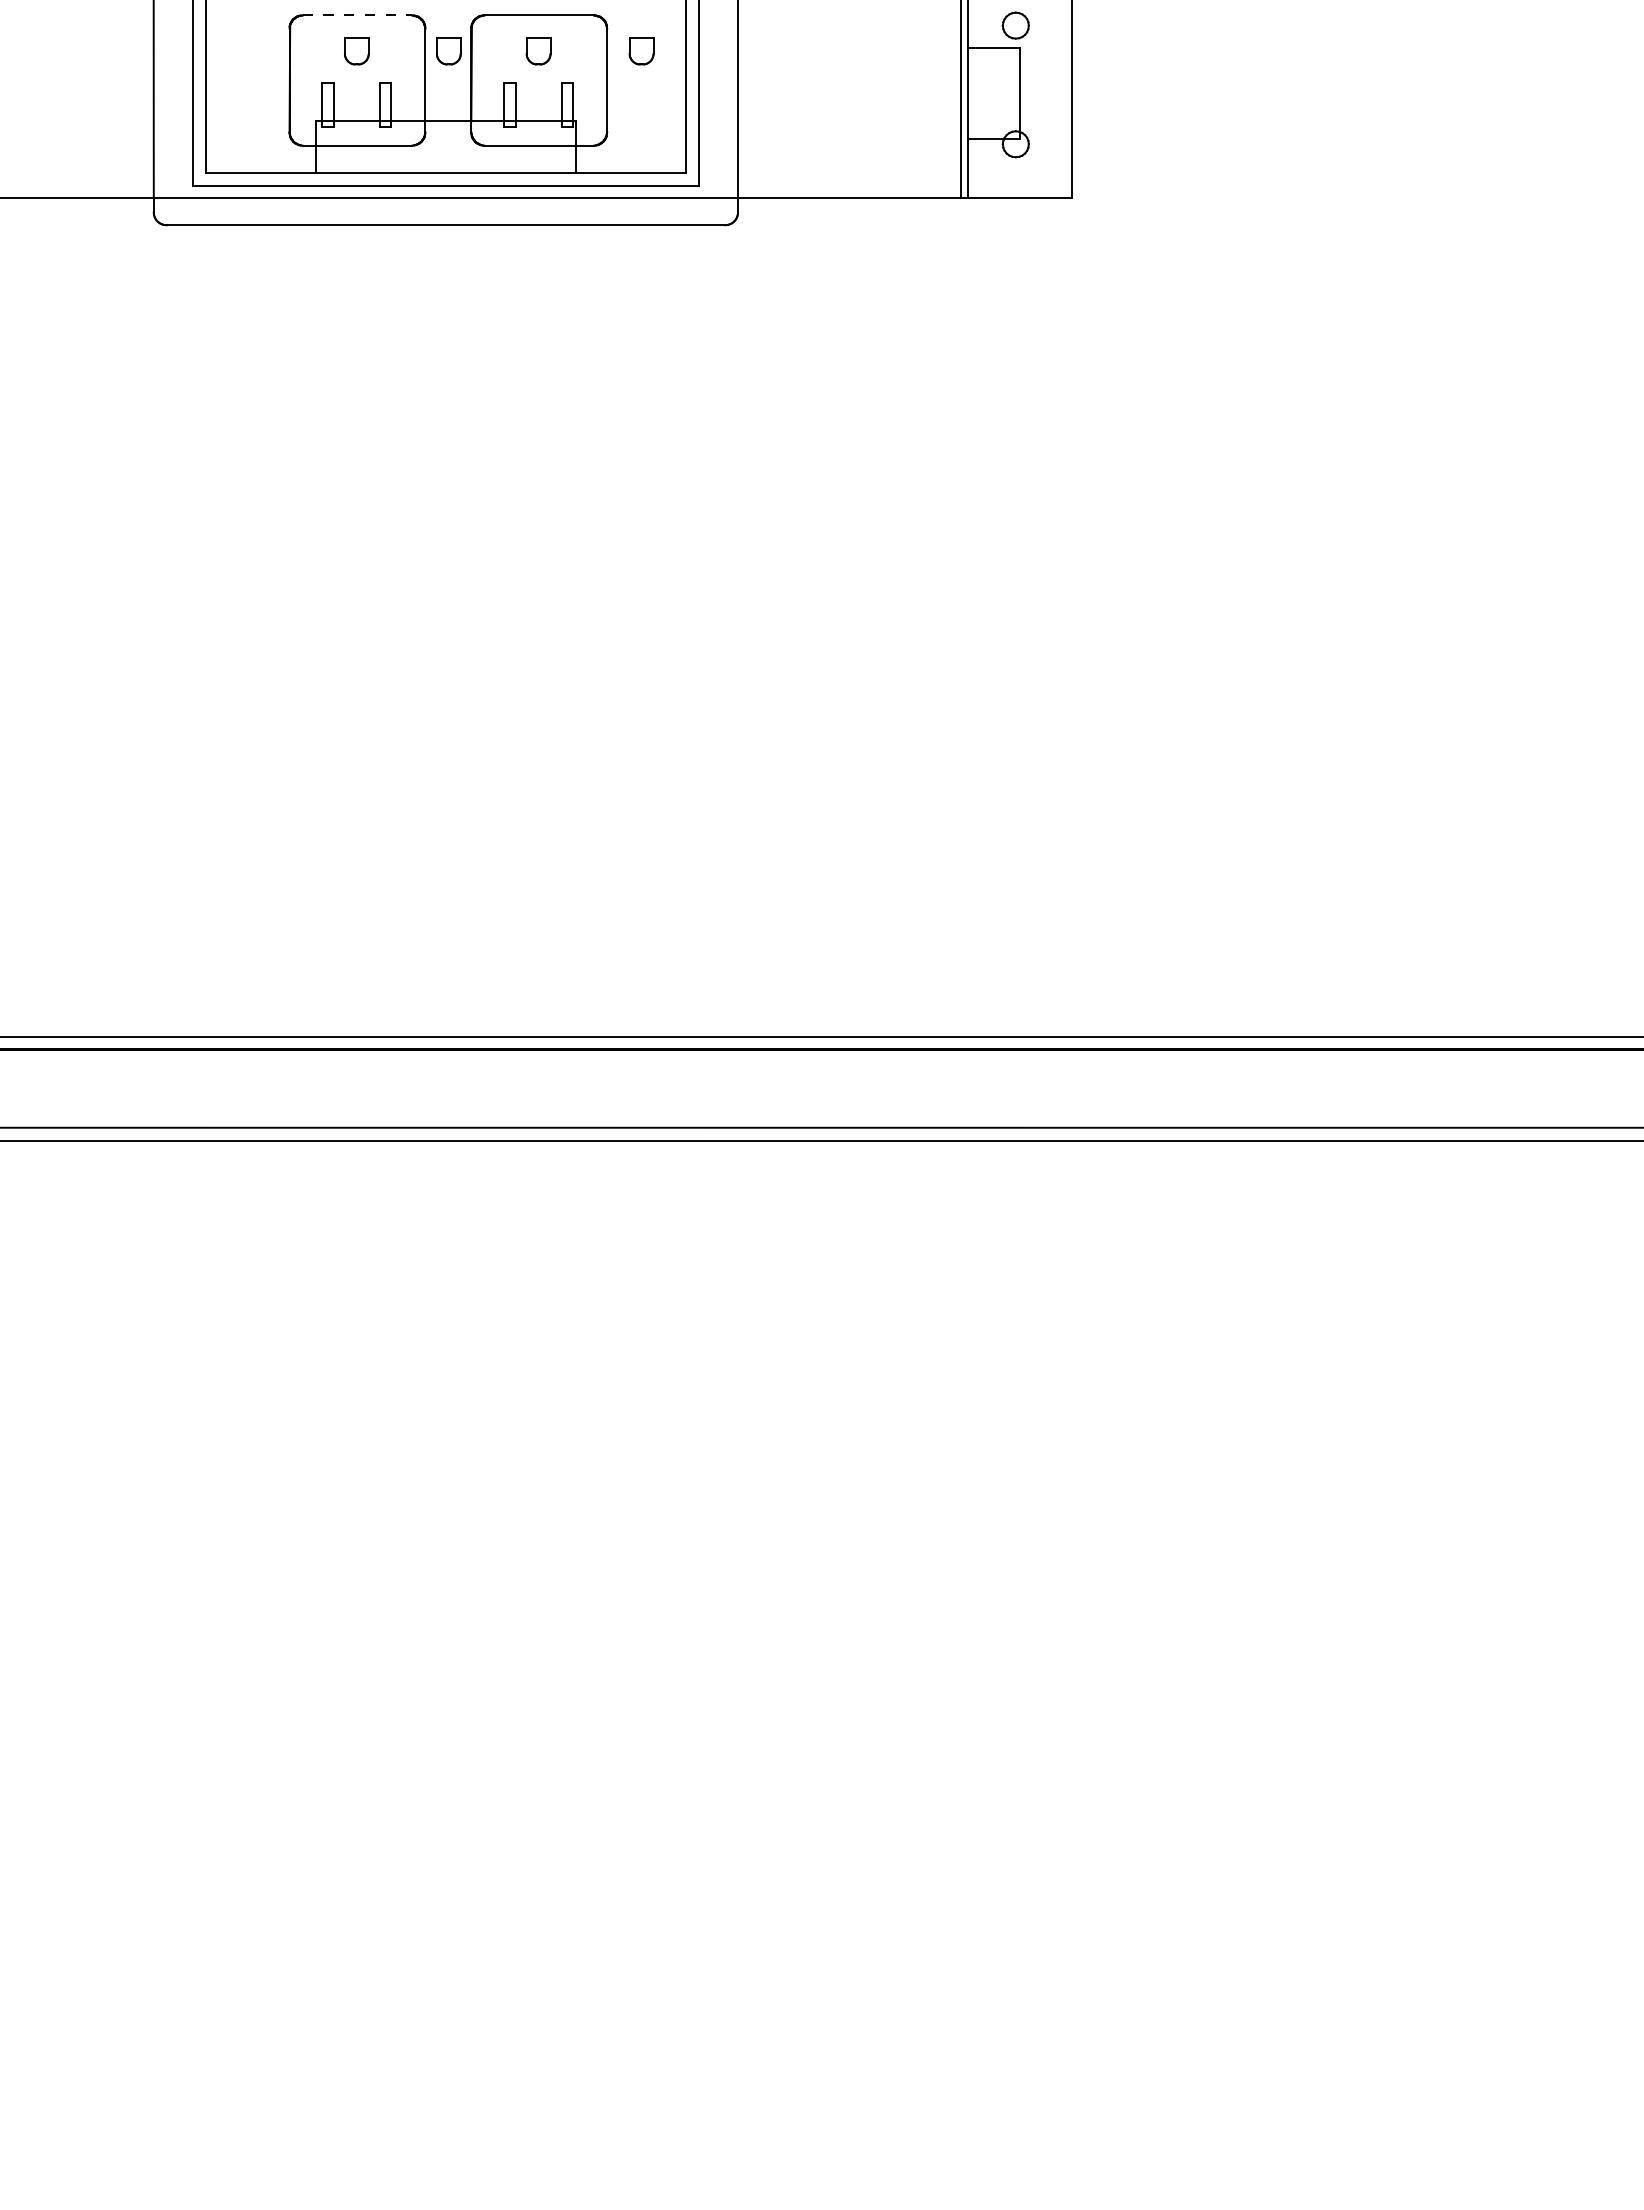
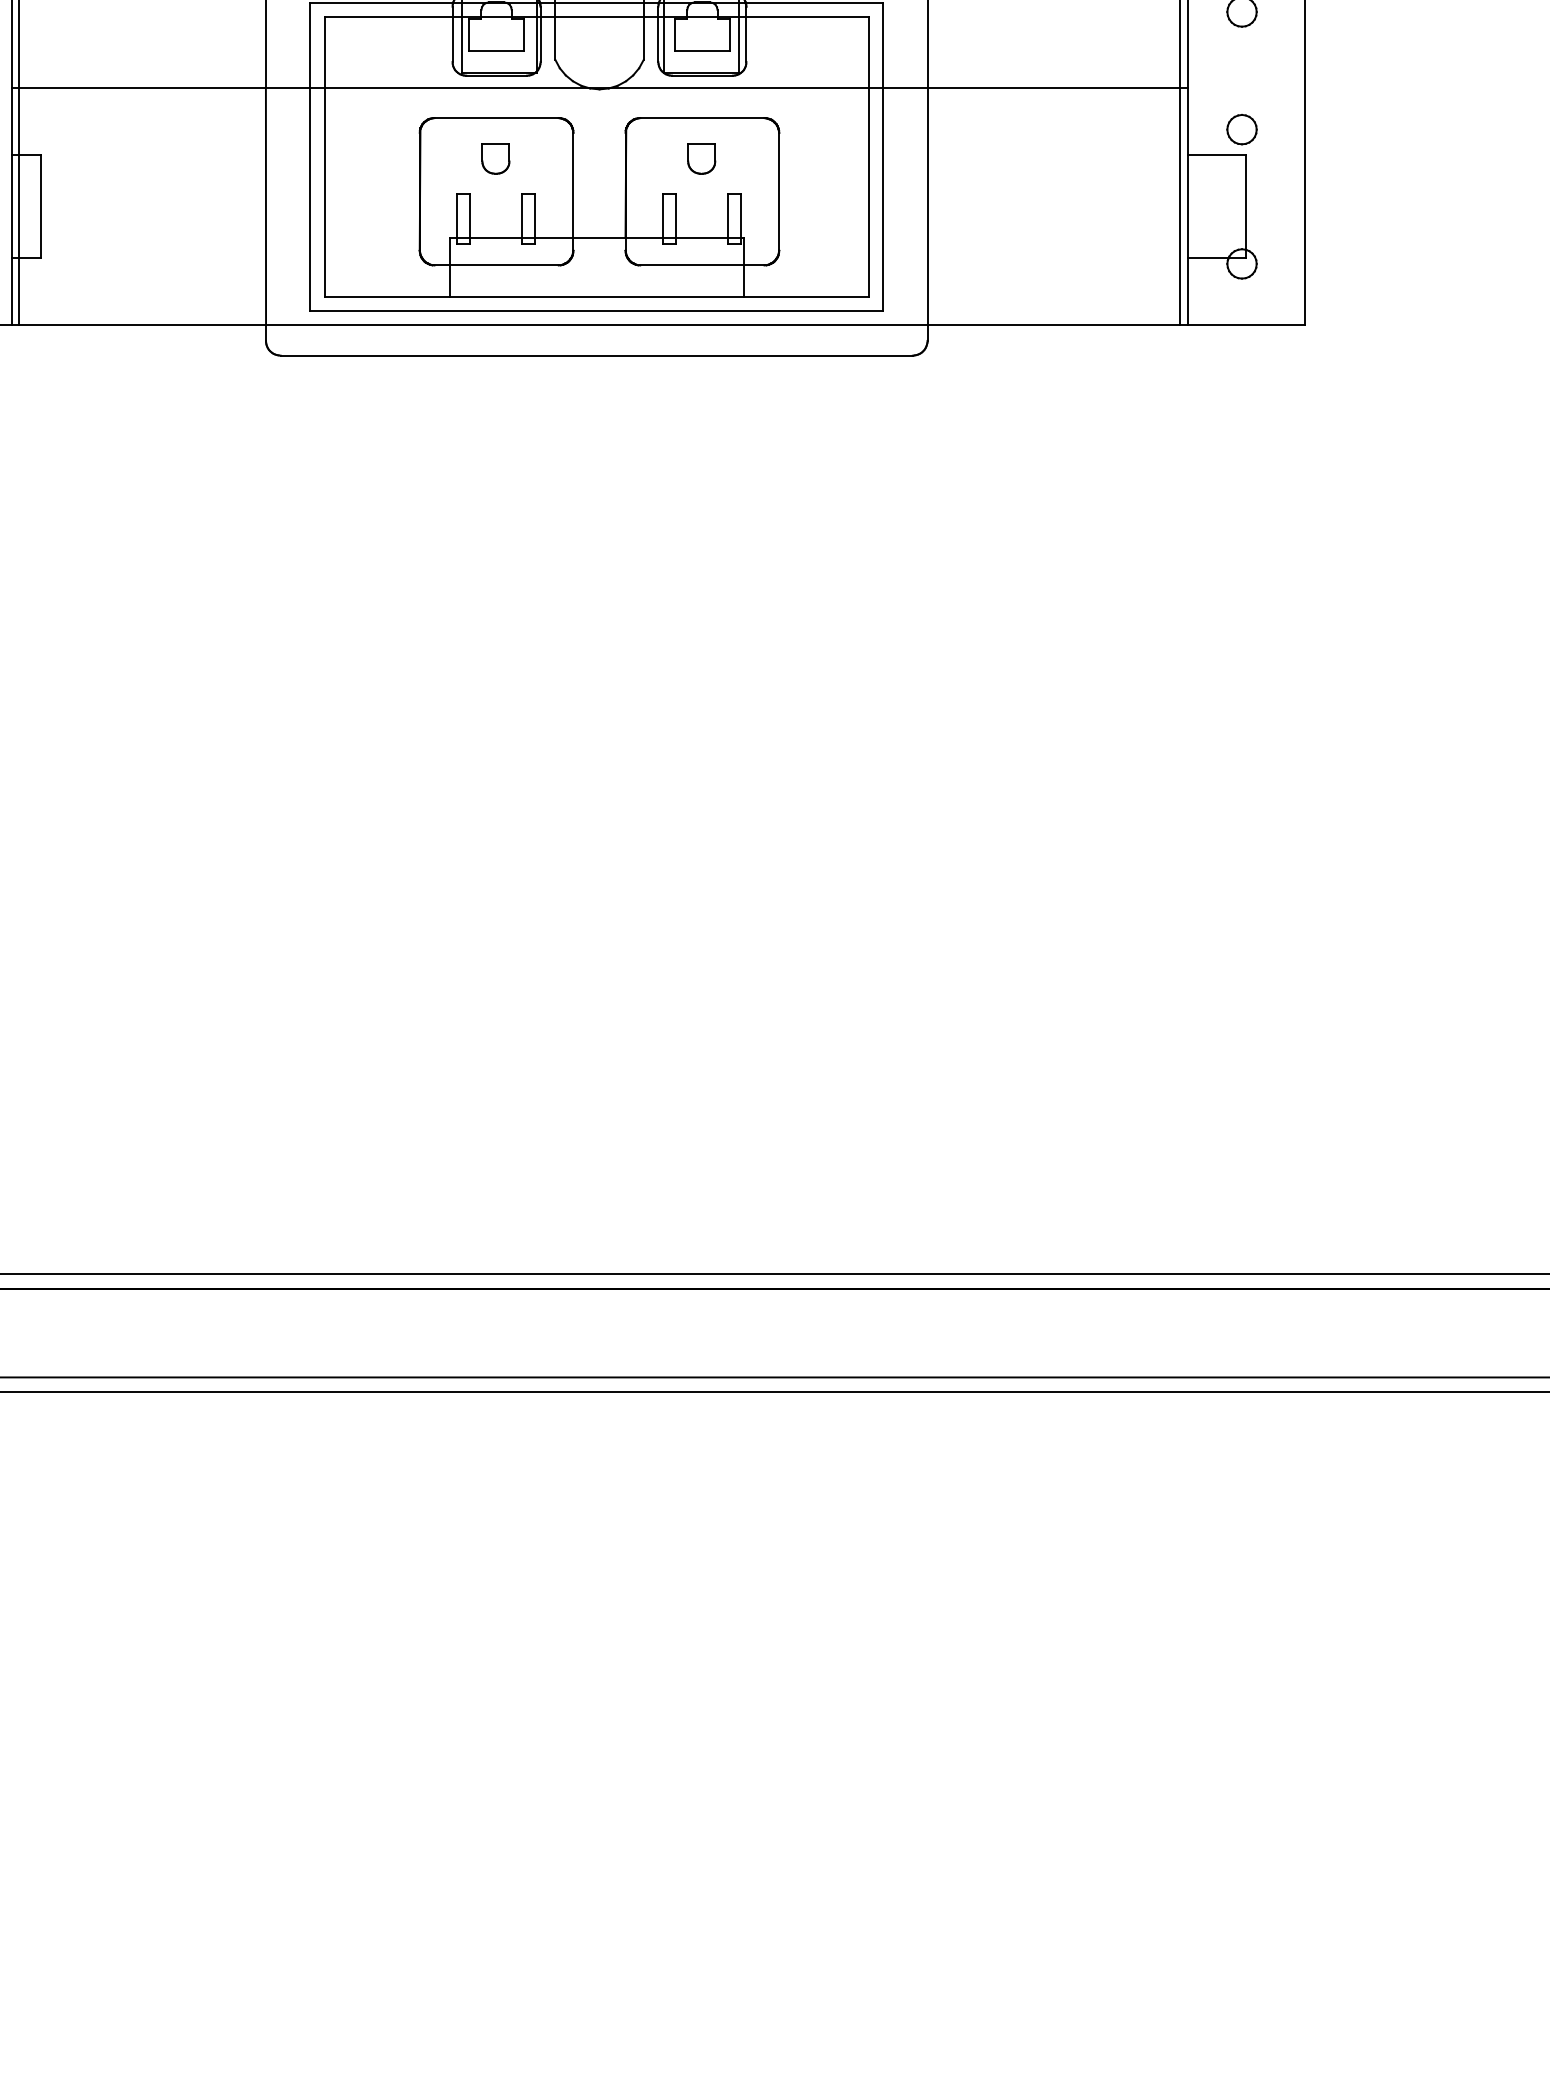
line: (357, 15) -> (496, 118), dashed -> solid
part: (448, 51) -> (599, 158), removed
part: (641, 51) -> (818, 158), removed

